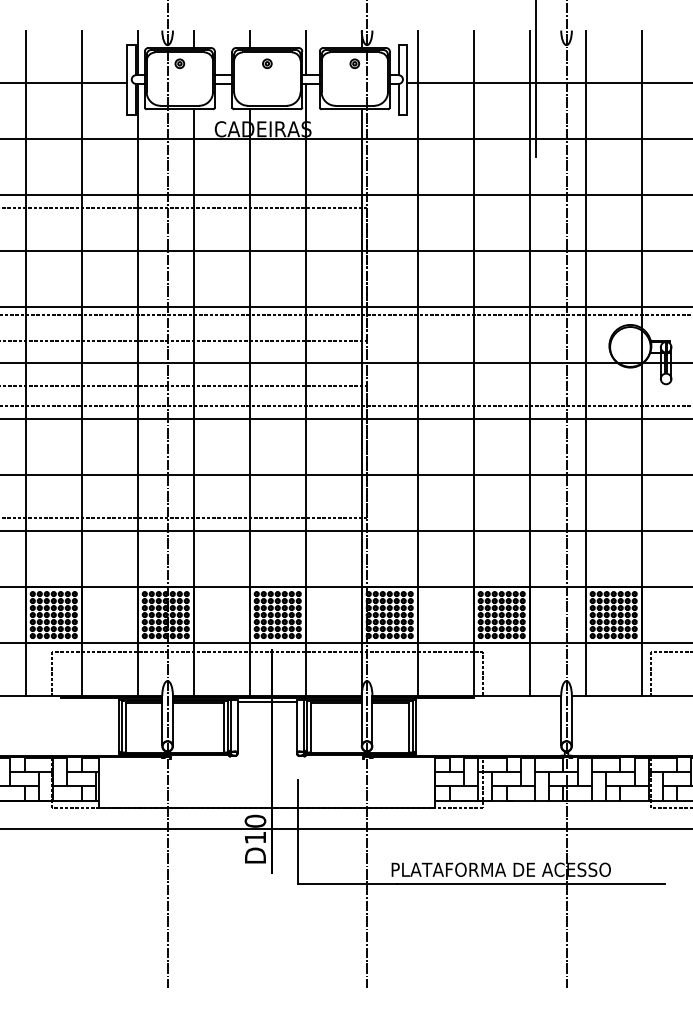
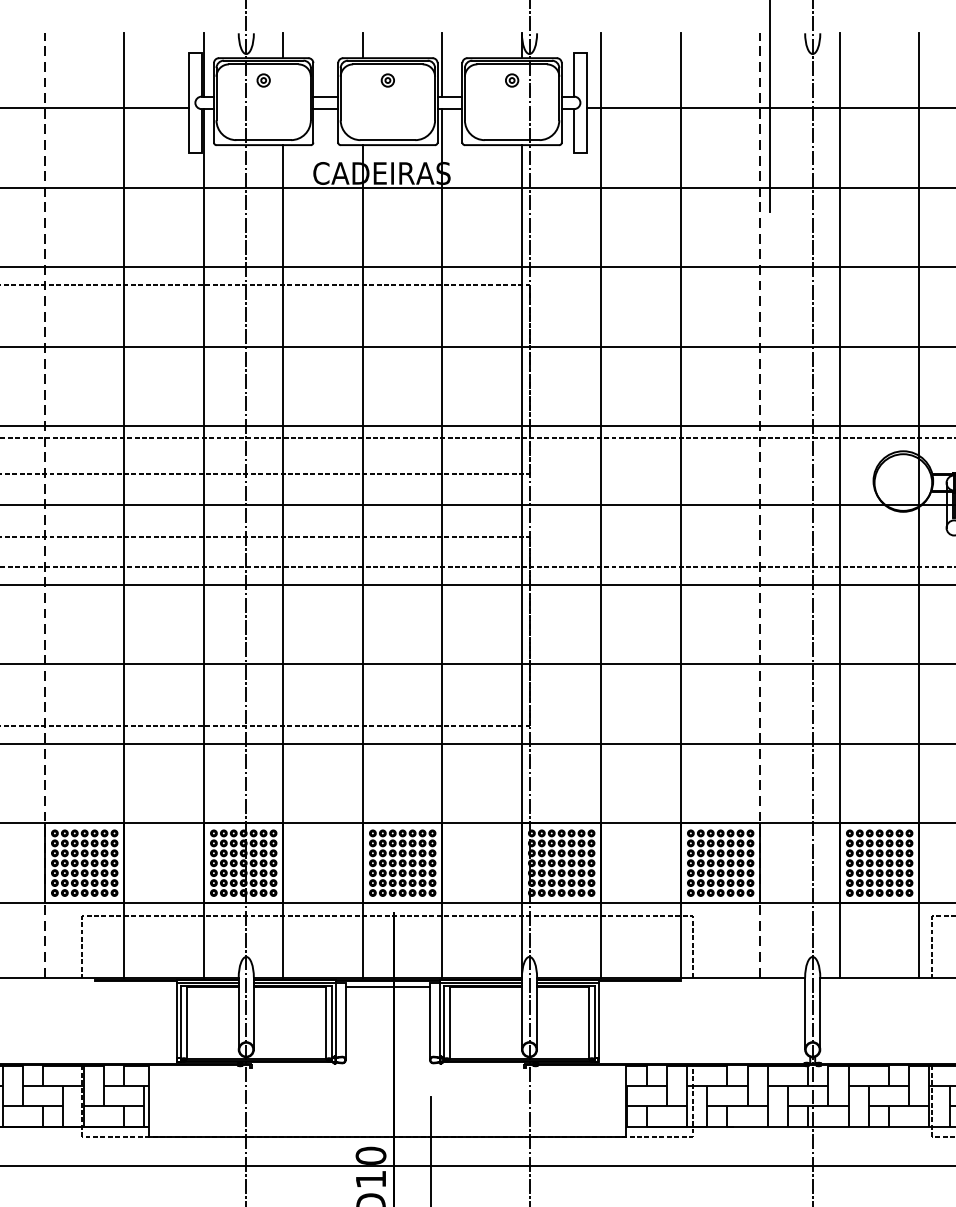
line: (25, 363) -> (44, 506), solid -> dashed
line: (529, 363) -> (760, 506), solid -> dashed

